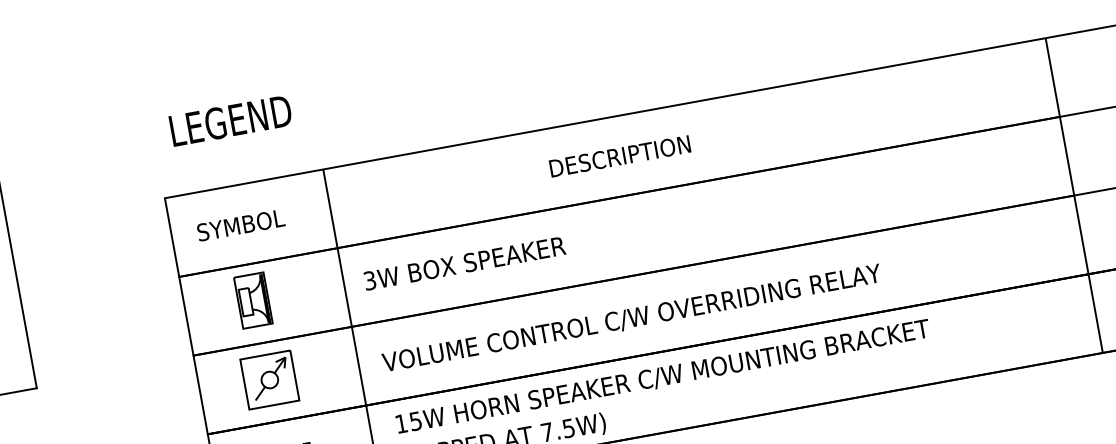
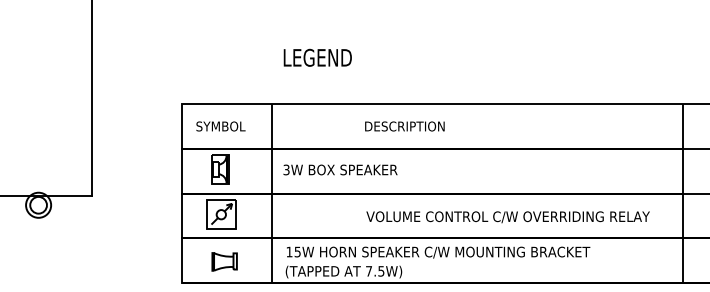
text: (230, 120) -> (317, 57), moved
text: (619, 156) -> (404, 126), moved
text: (630, 319) -> (507, 217), moved

